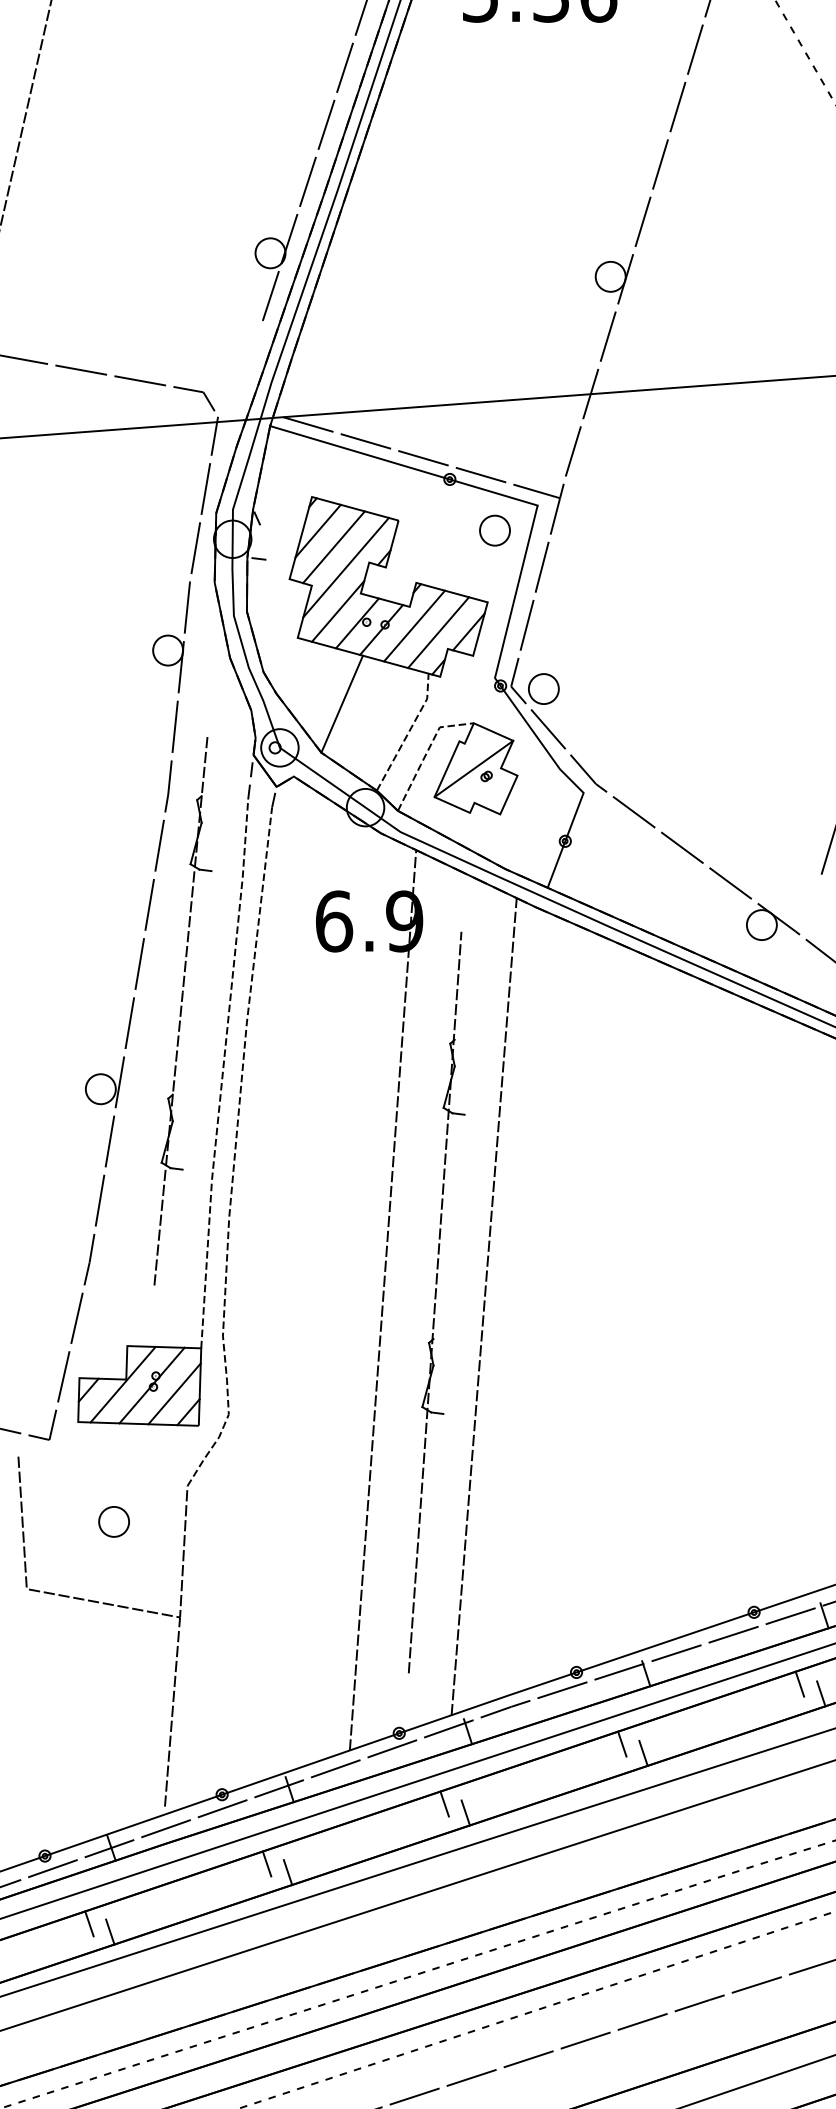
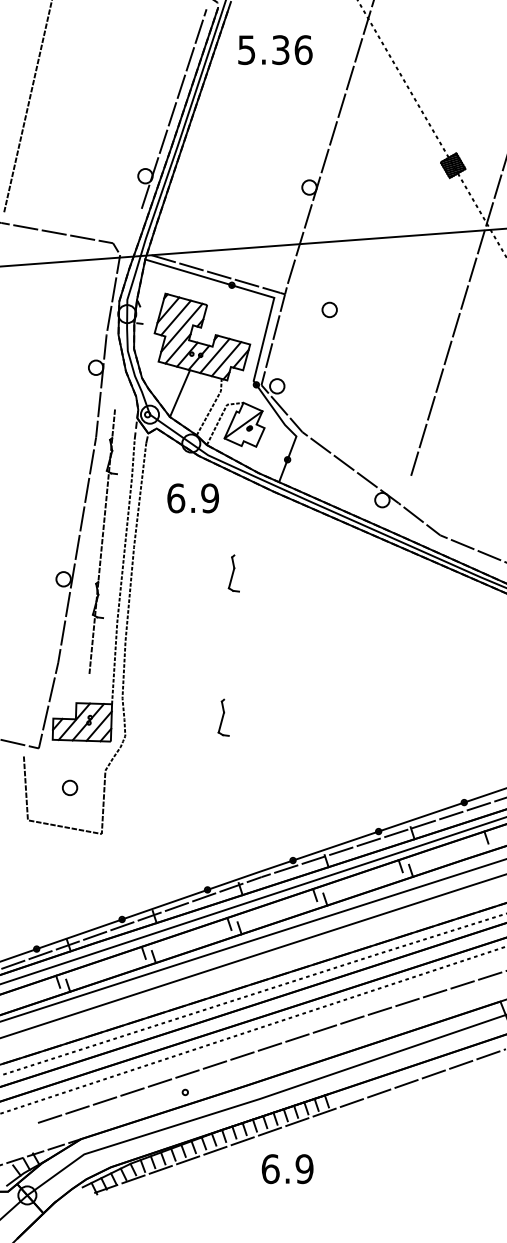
part: (494, 529) -> (329, 309), moved
line: (382, 1301) -> (199, 681), removed
line: (434, 1301) -> (224, 681), removed
line: (484, 1307) -> (248, 684), removed
line: (171, 1711) -> (97, 879), removed

